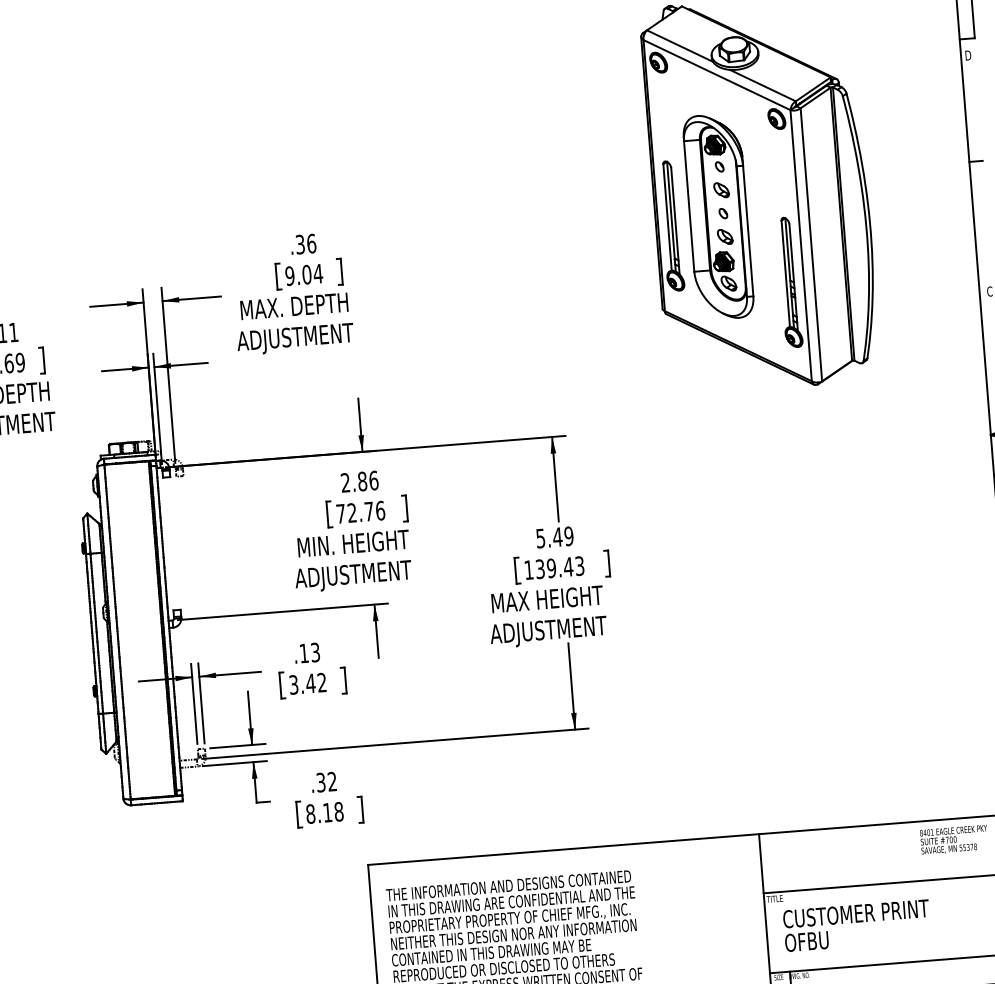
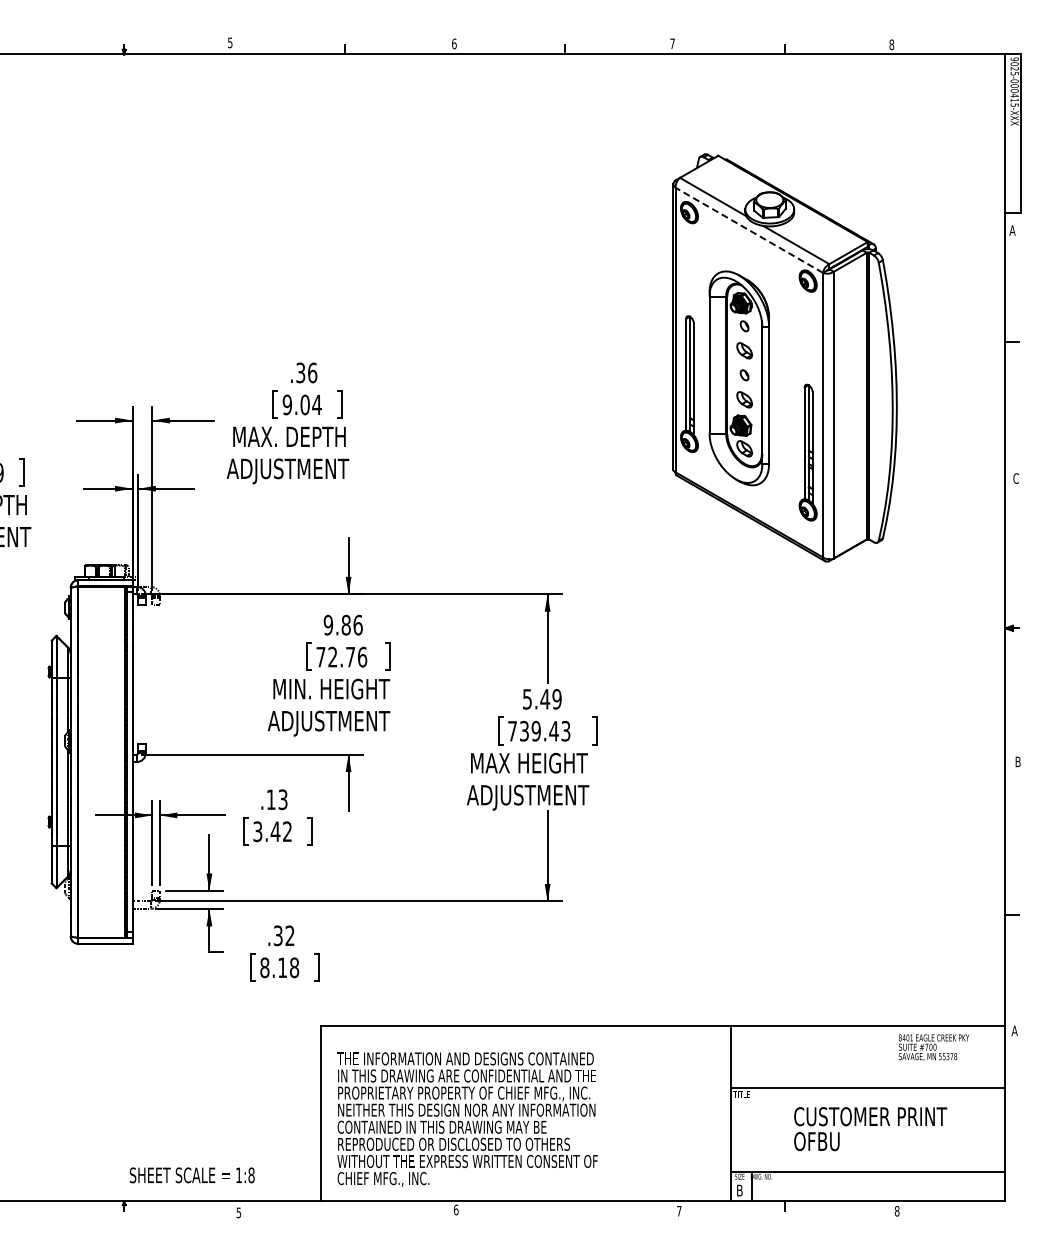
text: (967, 55) -> (1012, 230), D -> A
line: (716, 75) -> (748, 230), solid -> dashed
text: (345, 483) -> (328, 625), 2.86 -> 9.86
text: (528, 570) -> (512, 731), 139.43 -> 739.43
text: (857, 926) -> (870, 1129), moved

